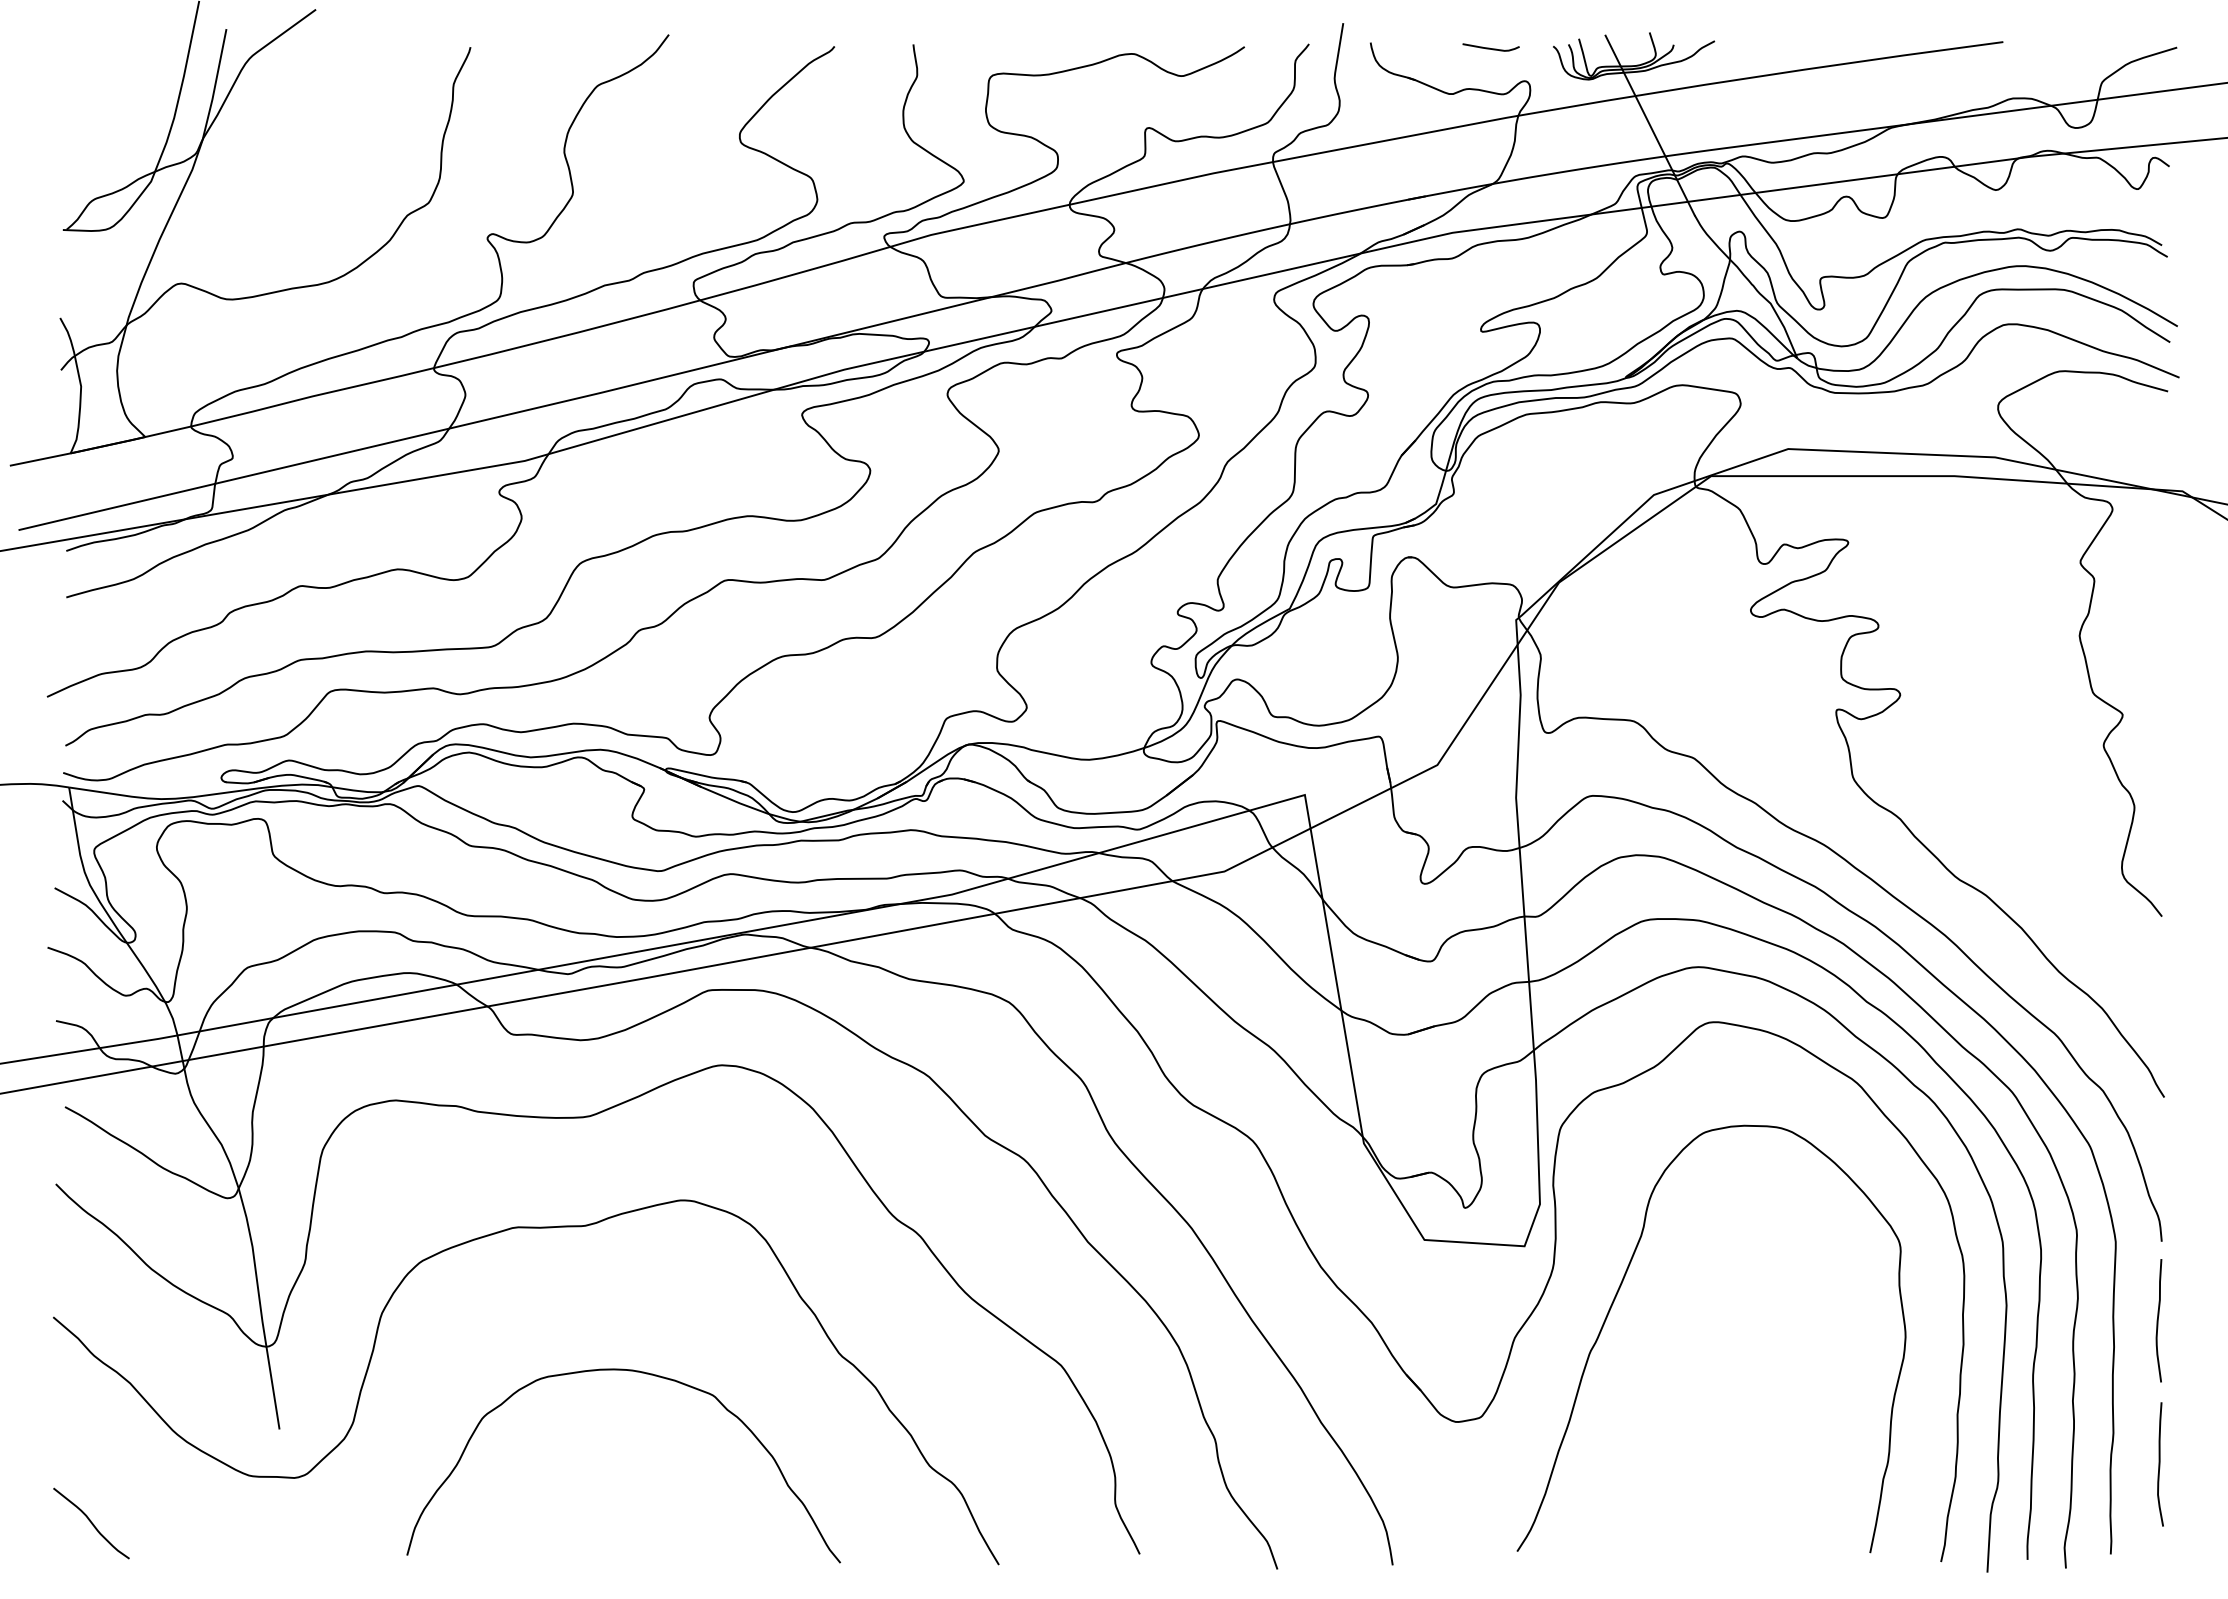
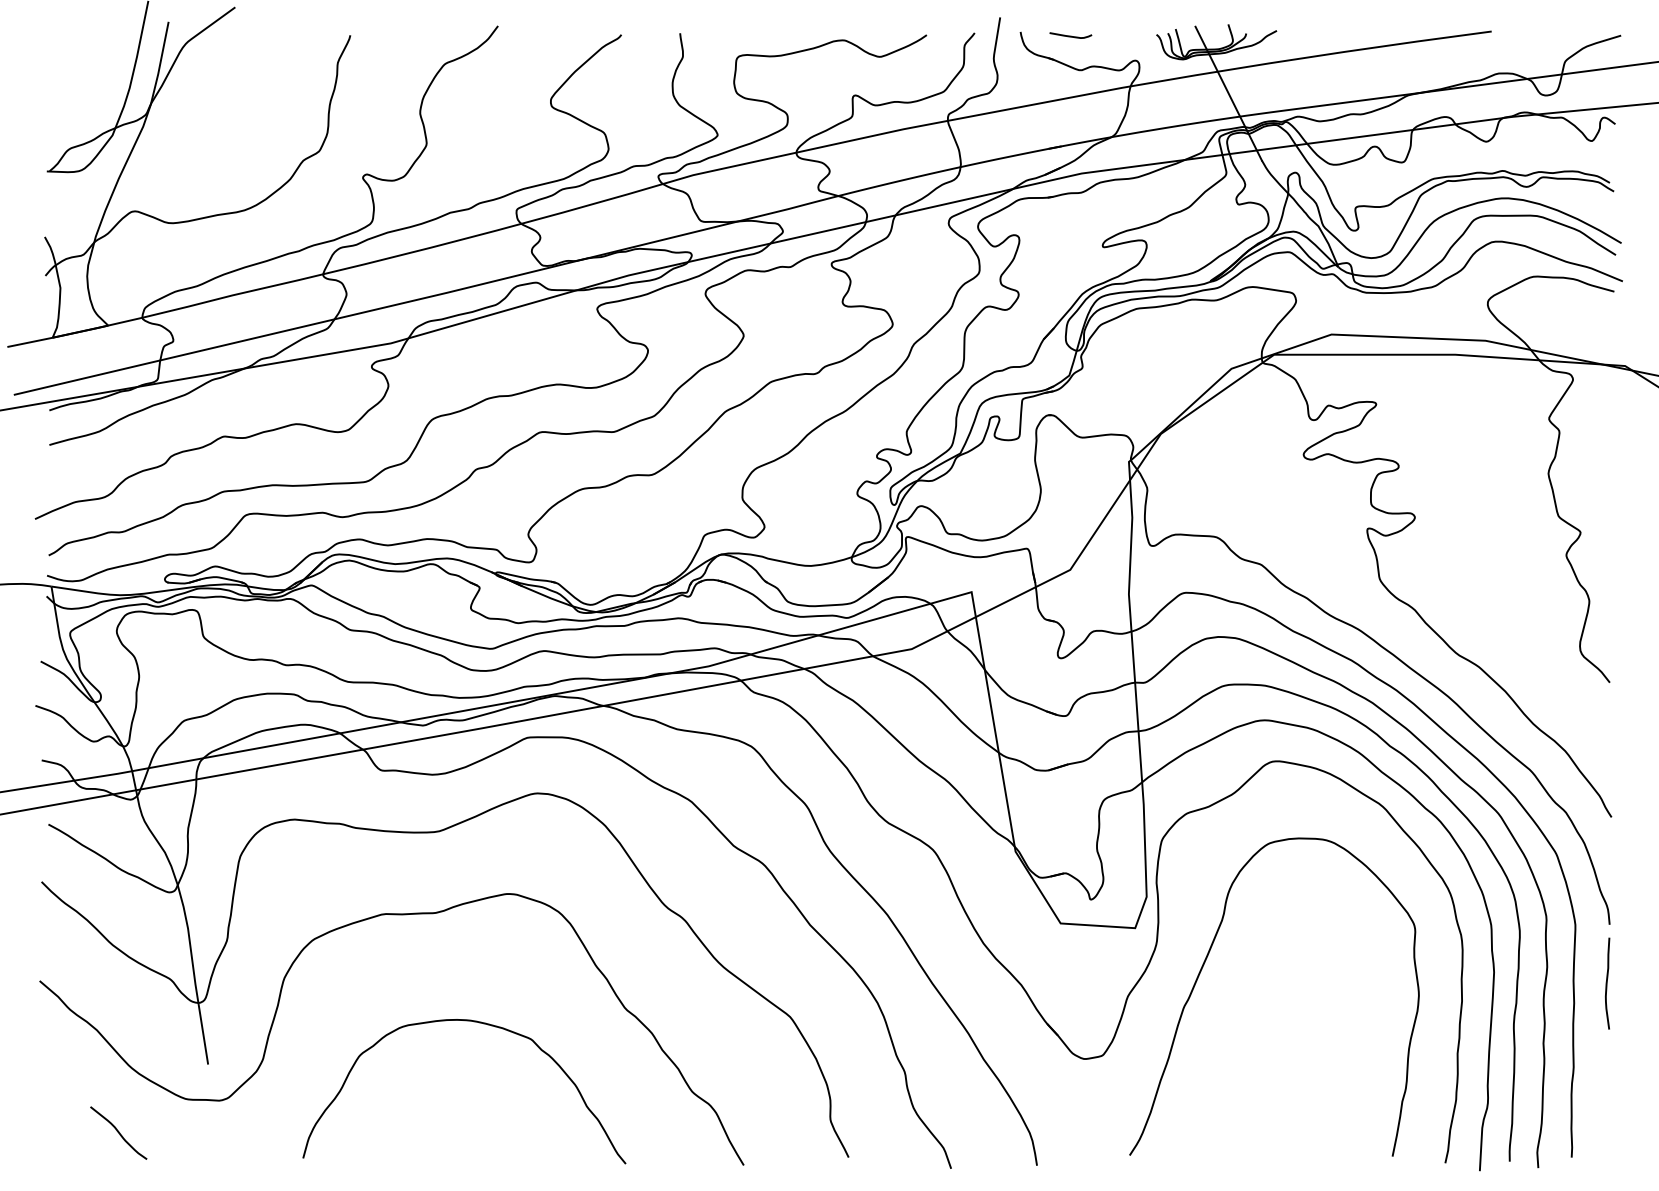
curve: (1489, 47) -> (1069, 35), moved
curve: (2160, 1464) -> (1608, 1090), removed
curve: (91, 1523) -> (118, 1133), moved

